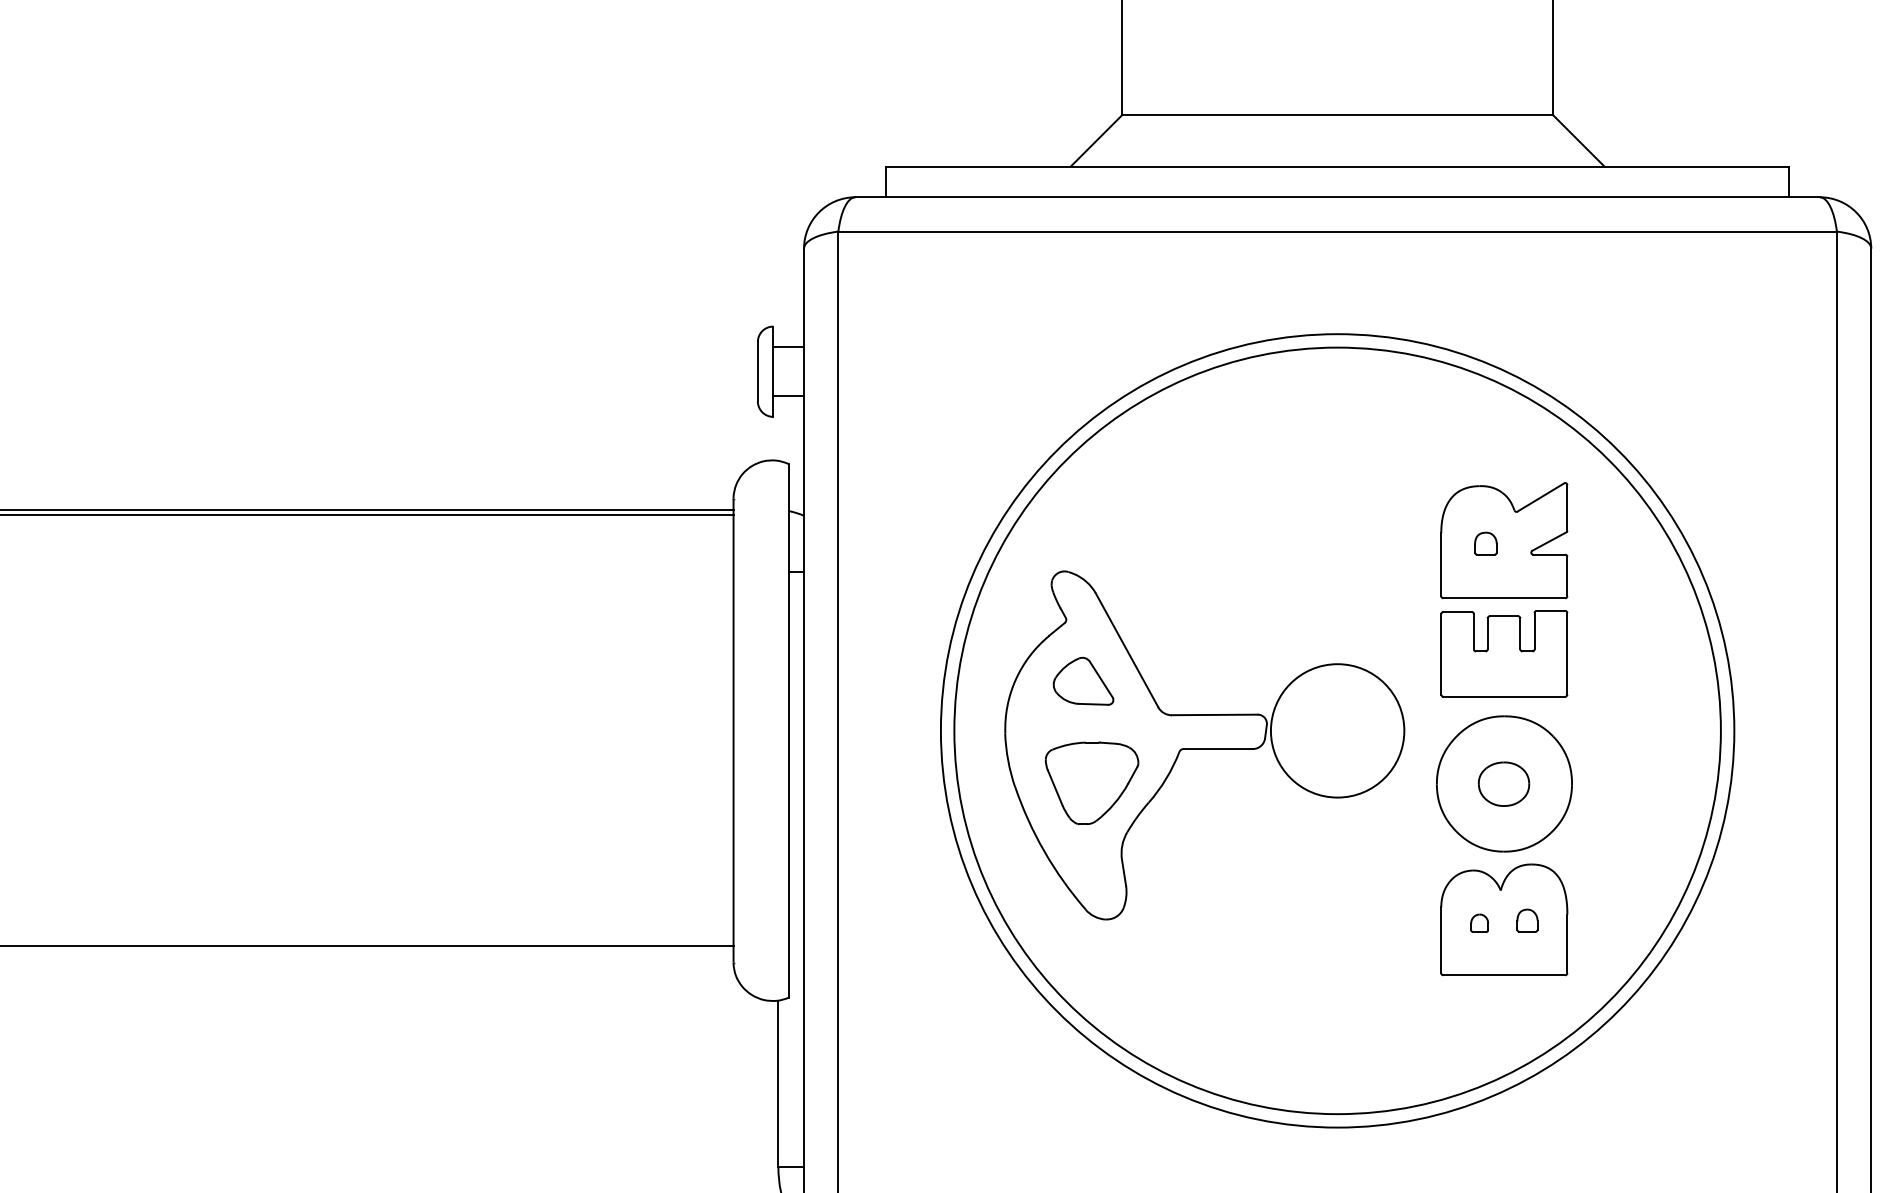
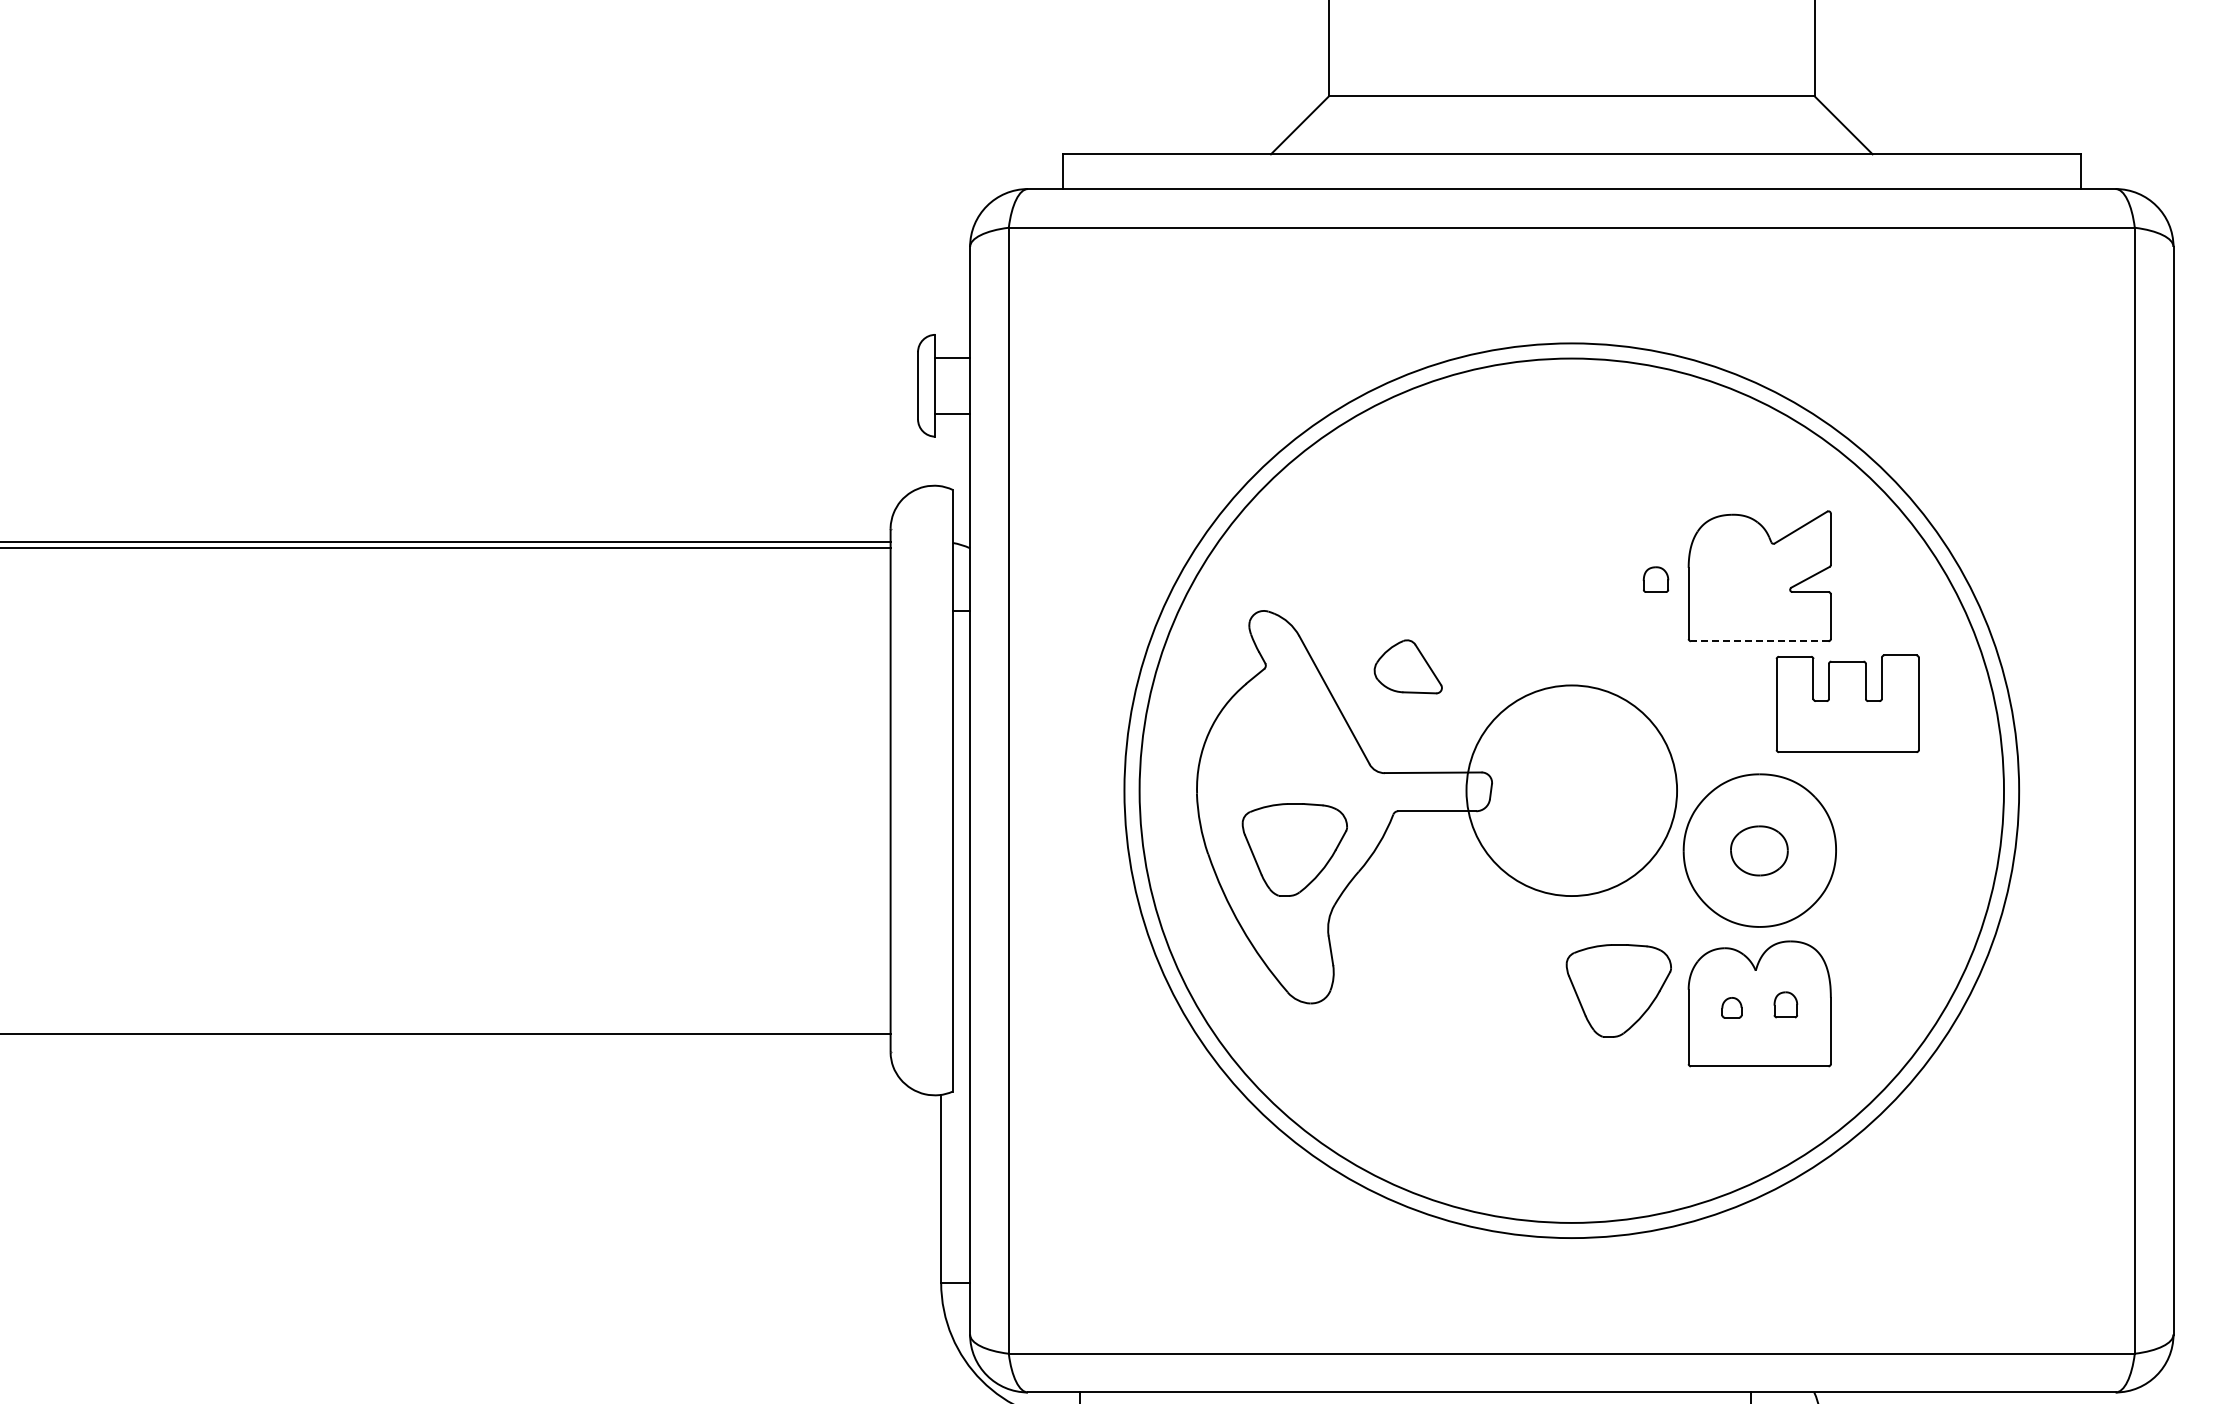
part: (1485, 543) -> (1655, 579), moved
line: (1504, 598) -> (1759, 641), solid -> dashed
part: (1504, 653) -> (1847, 703), moved
part: (1082, 680) -> (1407, 666), moved
circle: (1337, 730) -> (1571, 790), size x1.4
part: (1379, 908) -> (1618, 990), added

